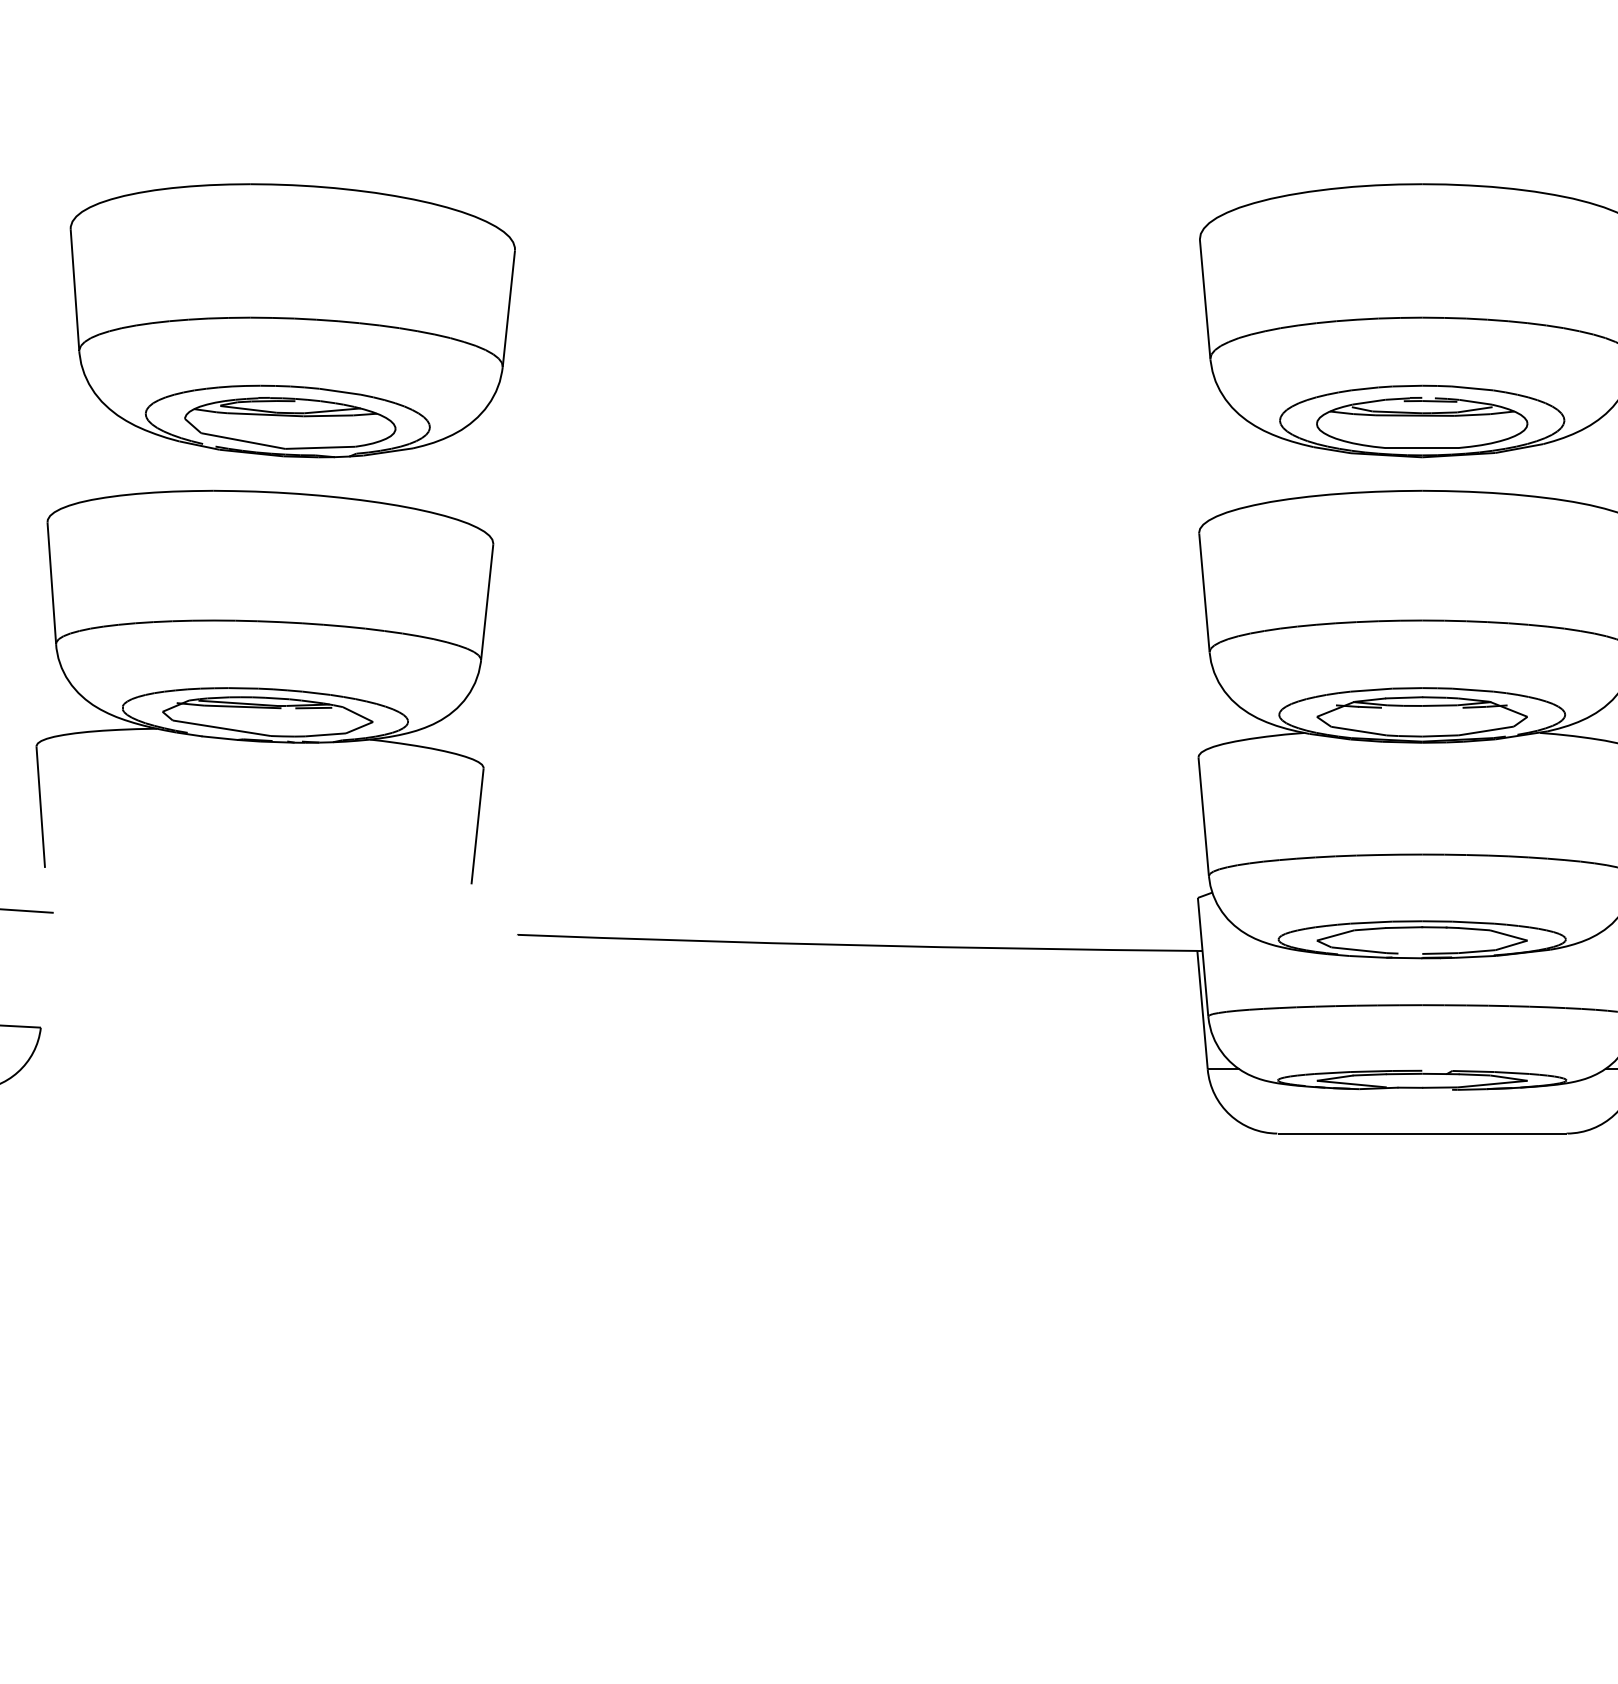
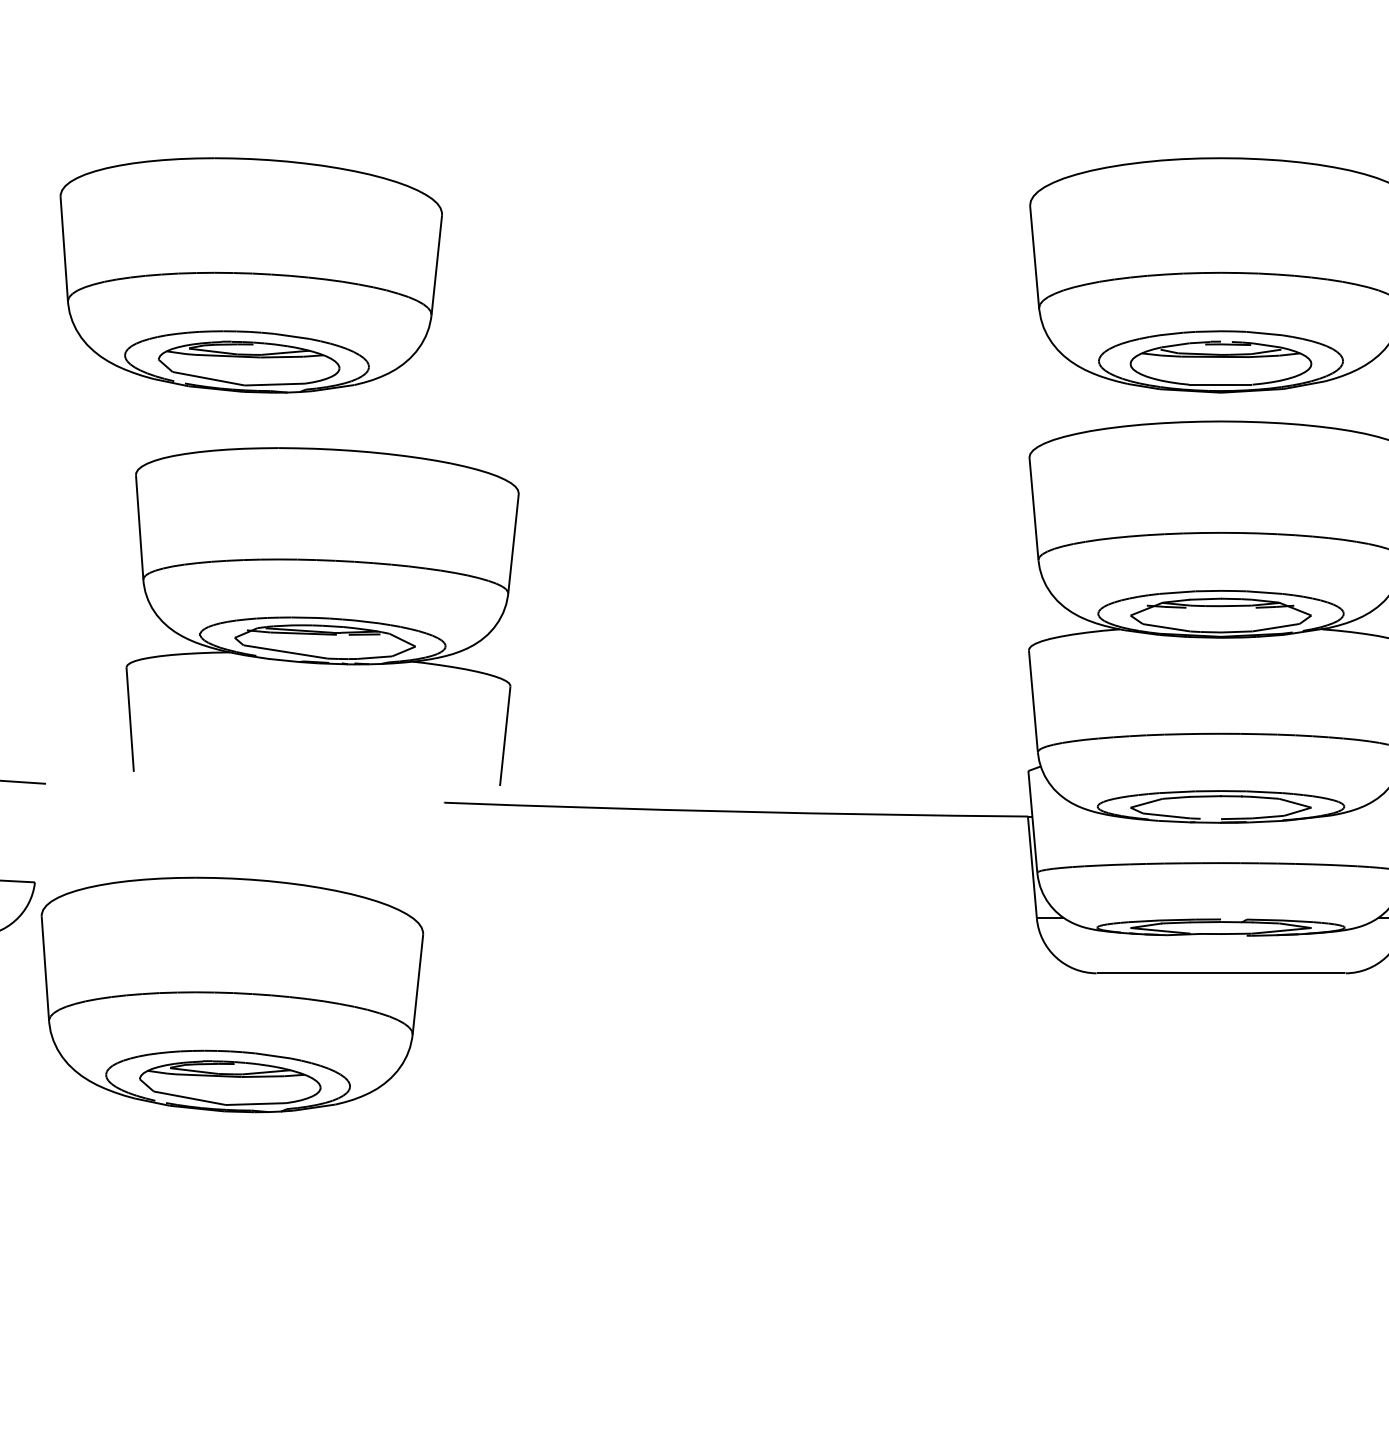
part: (264, 686) -> (322, 616), moved
part: (270, 1158) -> (232, 994), added

